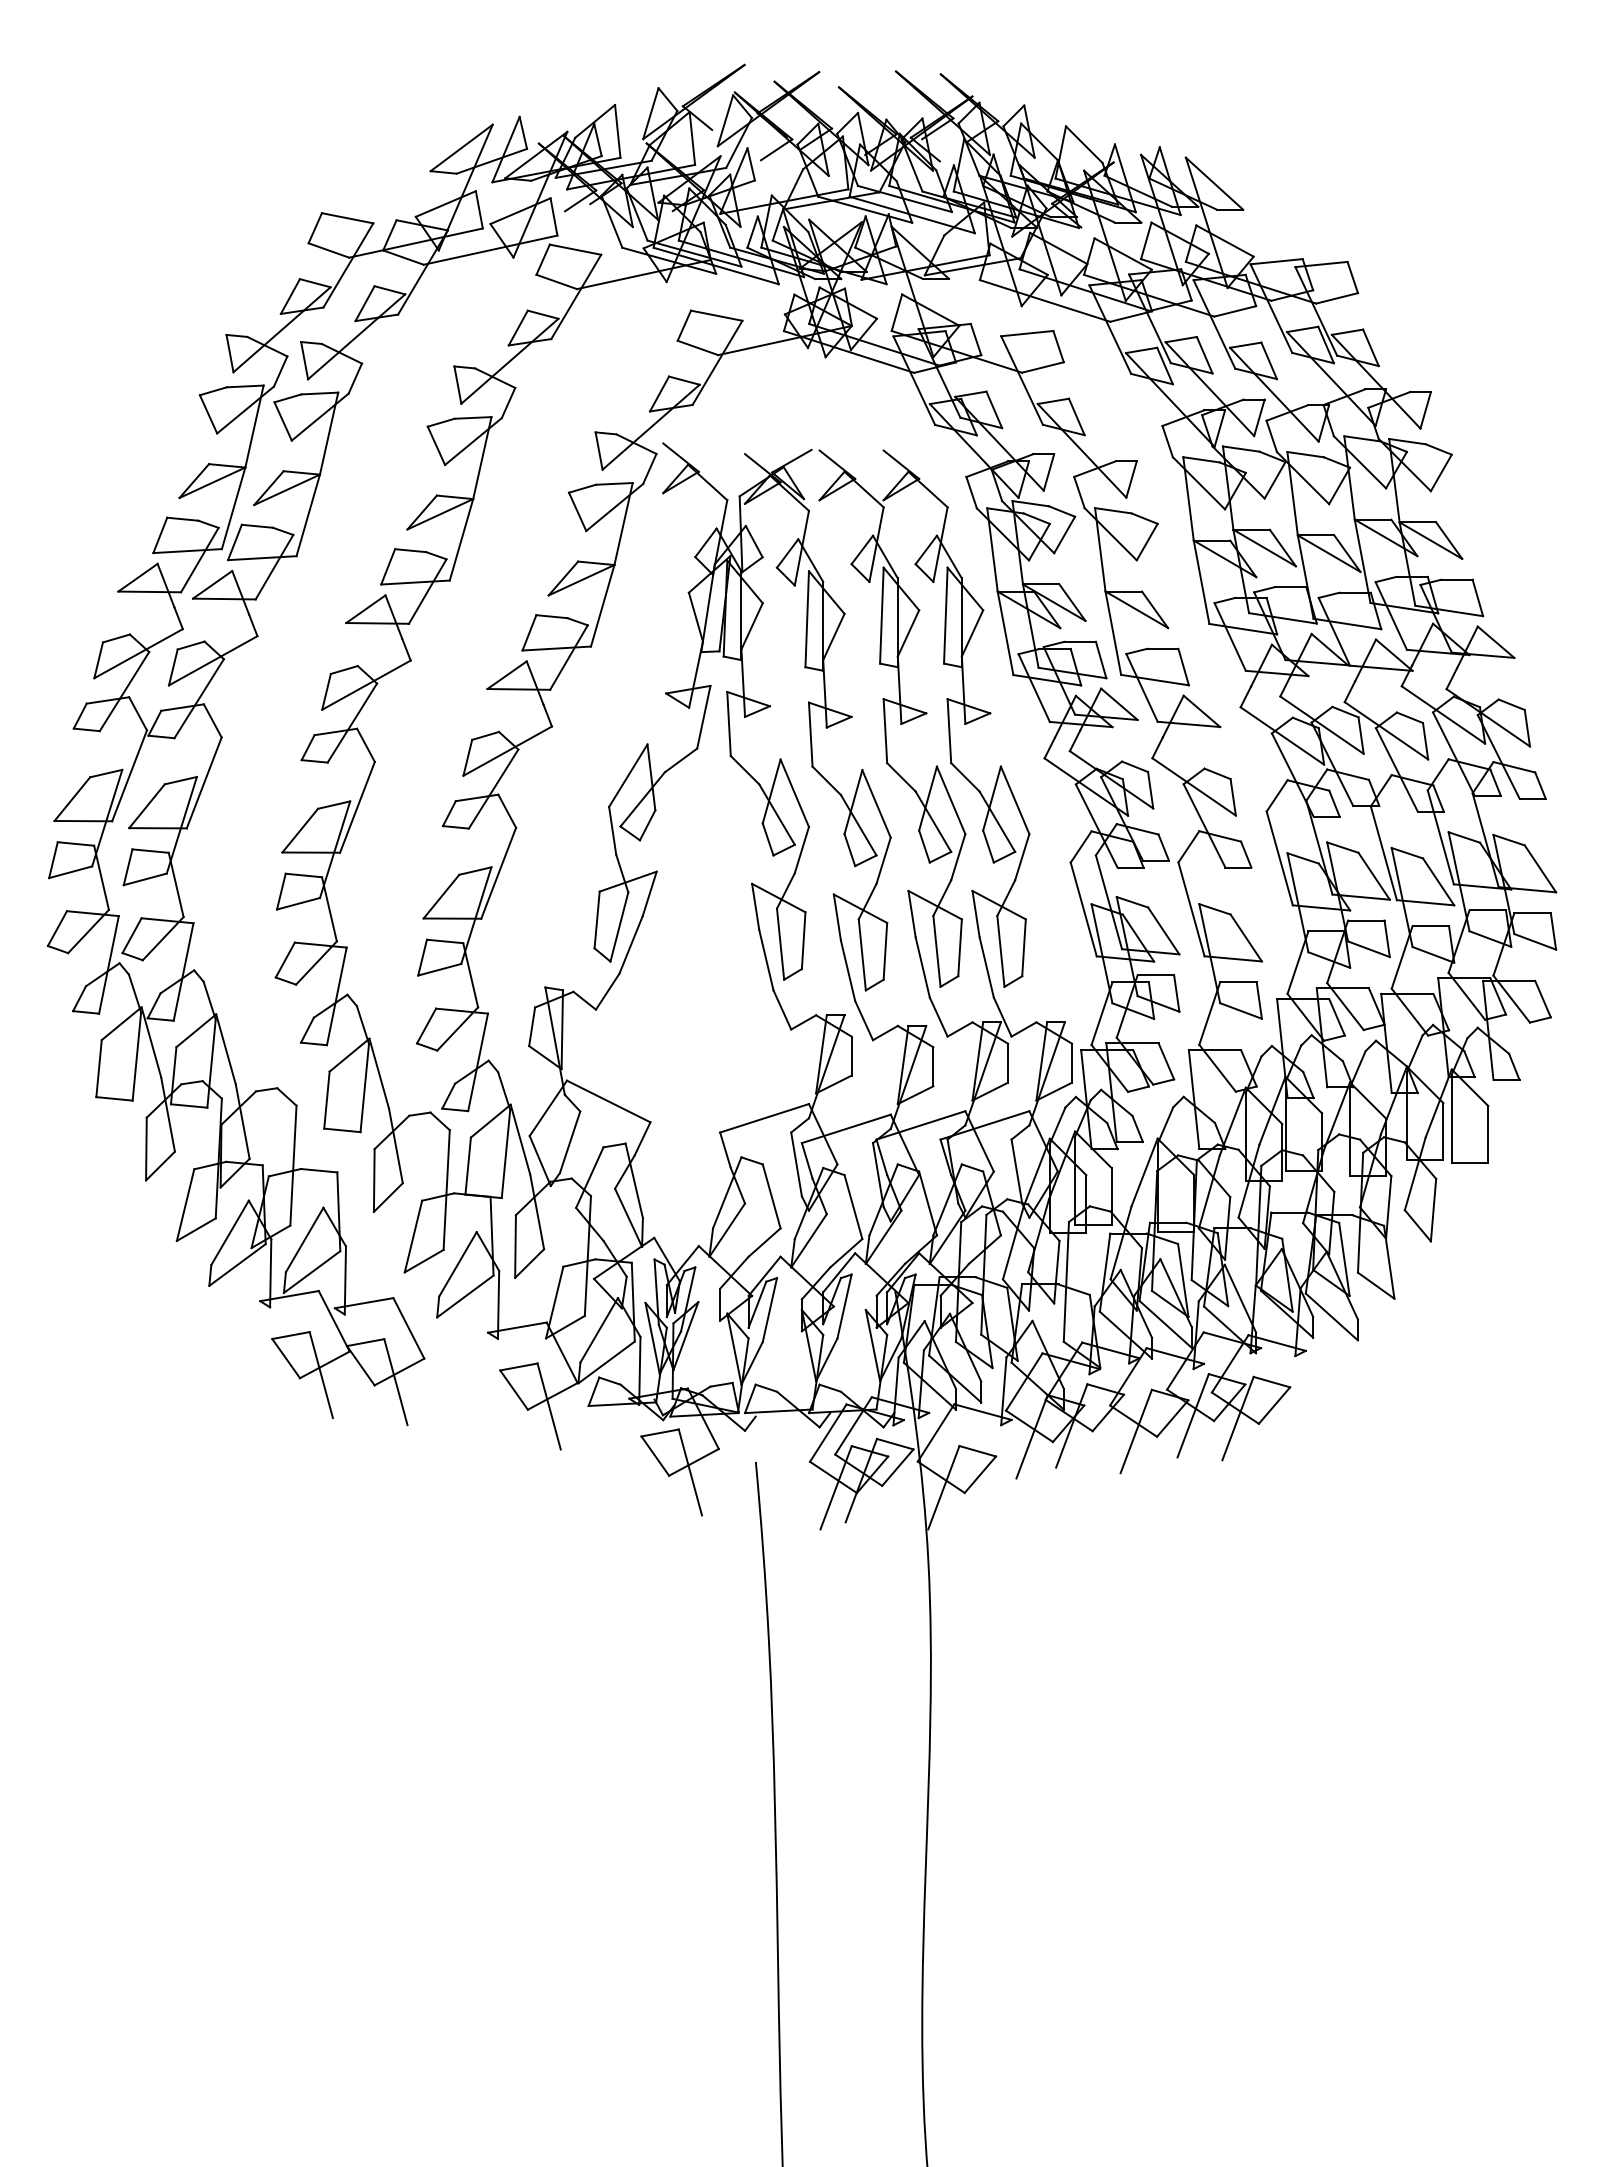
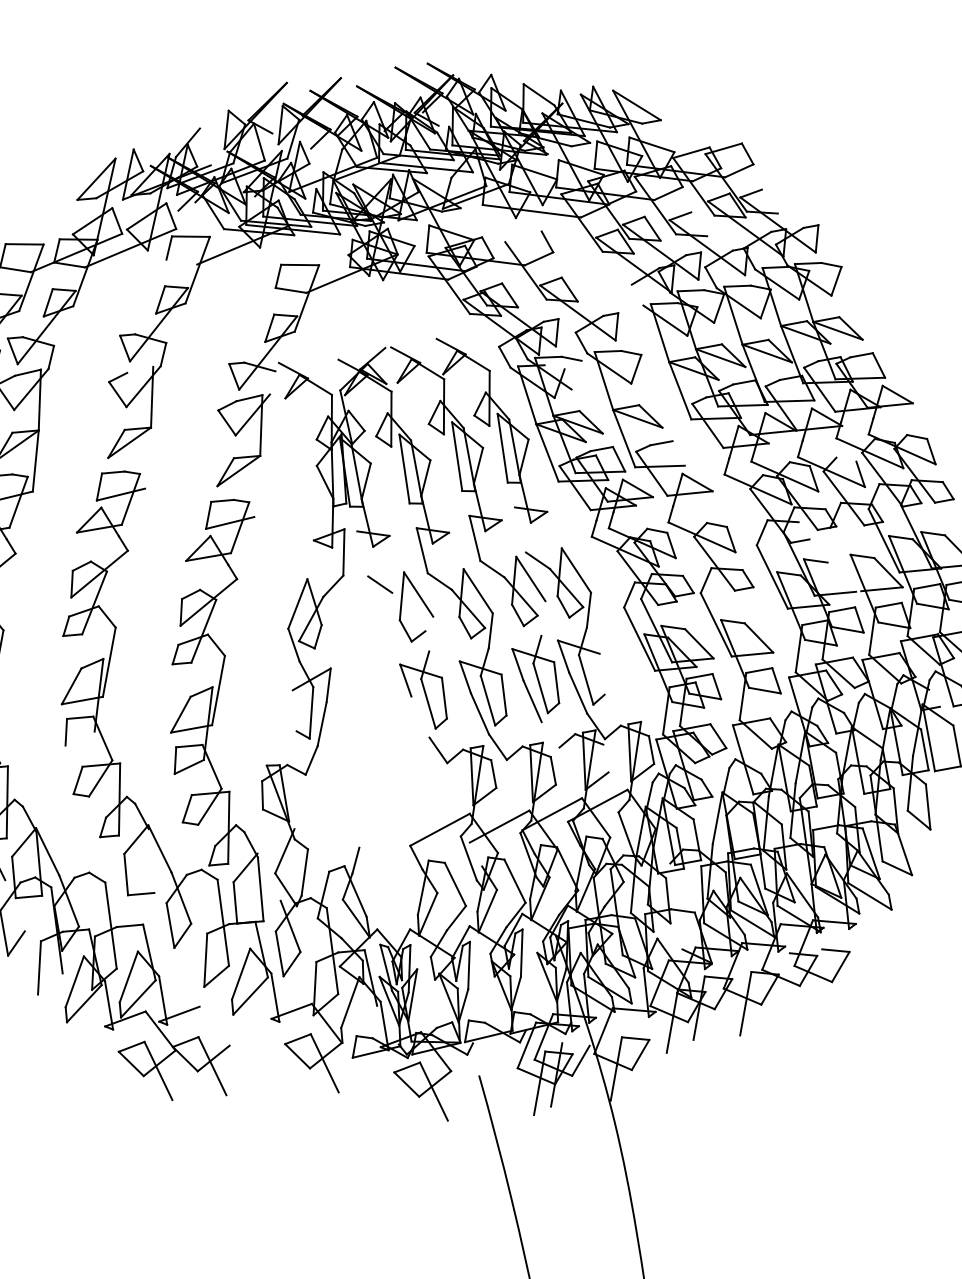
line: (617, 131) -> (205, 147), removed
line: (556, 281) -> (181, 261), removed
line: (1027, 333) -> (523, 236), removed
line: (1370, 347) -> (769, 201), removed
line: (1268, 360) -> (698, 224), removed
line: (472, 417) -> (139, 369), removed
line: (1167, 441) -> (637, 295), removed
line: (649, 468) -> (272, 382), removed
line: (1036, 518) -> (554, 367), removed
line: (1064, 534) -> (576, 374), removed
line: (461, 539) -> (148, 457), removed
line: (602, 605) -> (257, 486), removed
line: (1183, 666) -> (678, 453), removed
line: (1409, 717) -> (846, 459), removed
line: (728, 723) -> (362, 553), removed
line: (949, 731) -> (520, 530), removed
line: (1334, 803) -> (804, 530), removed
line: (776, 814) -> (408, 612), removed
line: (801, 850) -> (430, 634), removed
line: (1383, 853) -> (845, 559), removed
line: (958, 857) -> (543, 618), removed
line: (1373, 875) -> (841, 576), removed
line: (298, 903) -> (80, 738), removed
line: (596, 919) -> (294, 710), removed
line: (1023, 947) -> (601, 674), removed
line: (766, 960) -> (420, 717), removed
line: (938, 1016) -> (550, 734), removed
line: (1007, 1062) -> (605, 758), removed
line: (1469, 1064) -> (934, 698), removed
line: (364, 1087) -> (151, 860), removed
line: (608, 1101) -> (326, 838), removed
line: (167, 1114) -> (14, 905), removed
line: (520, 1139) -> (269, 877), removed
line: (806, 1160) -> (475, 854), removed
line: (195, 1229) -> (49, 983), removed
line: (1065, 1281) -> (675, 906), removed
line: (408, 1328) -> (214, 1026), removed
line: (606, 1362) -> (359, 1024), removed
line: (1192, 1415) -> (783, 984), removed
line: (1237, 1418) -> (816, 981), removed
line: (894, 1443) -> (575, 1044), removed

